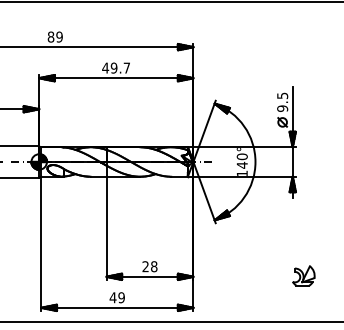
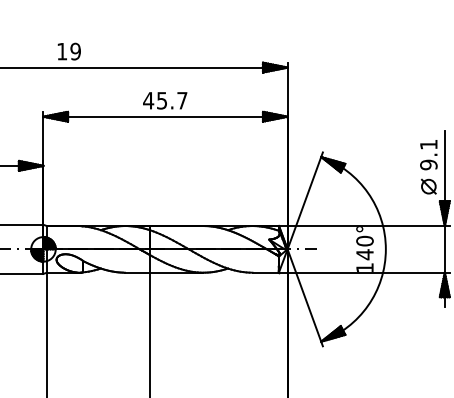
text: (50, 36) -> (61, 50), 89 -> 19
text: (113, 67) -> (161, 99), 49.7 -> 45.7
text: (282, 95) -> (428, 144), 9.5 -> 9.1

